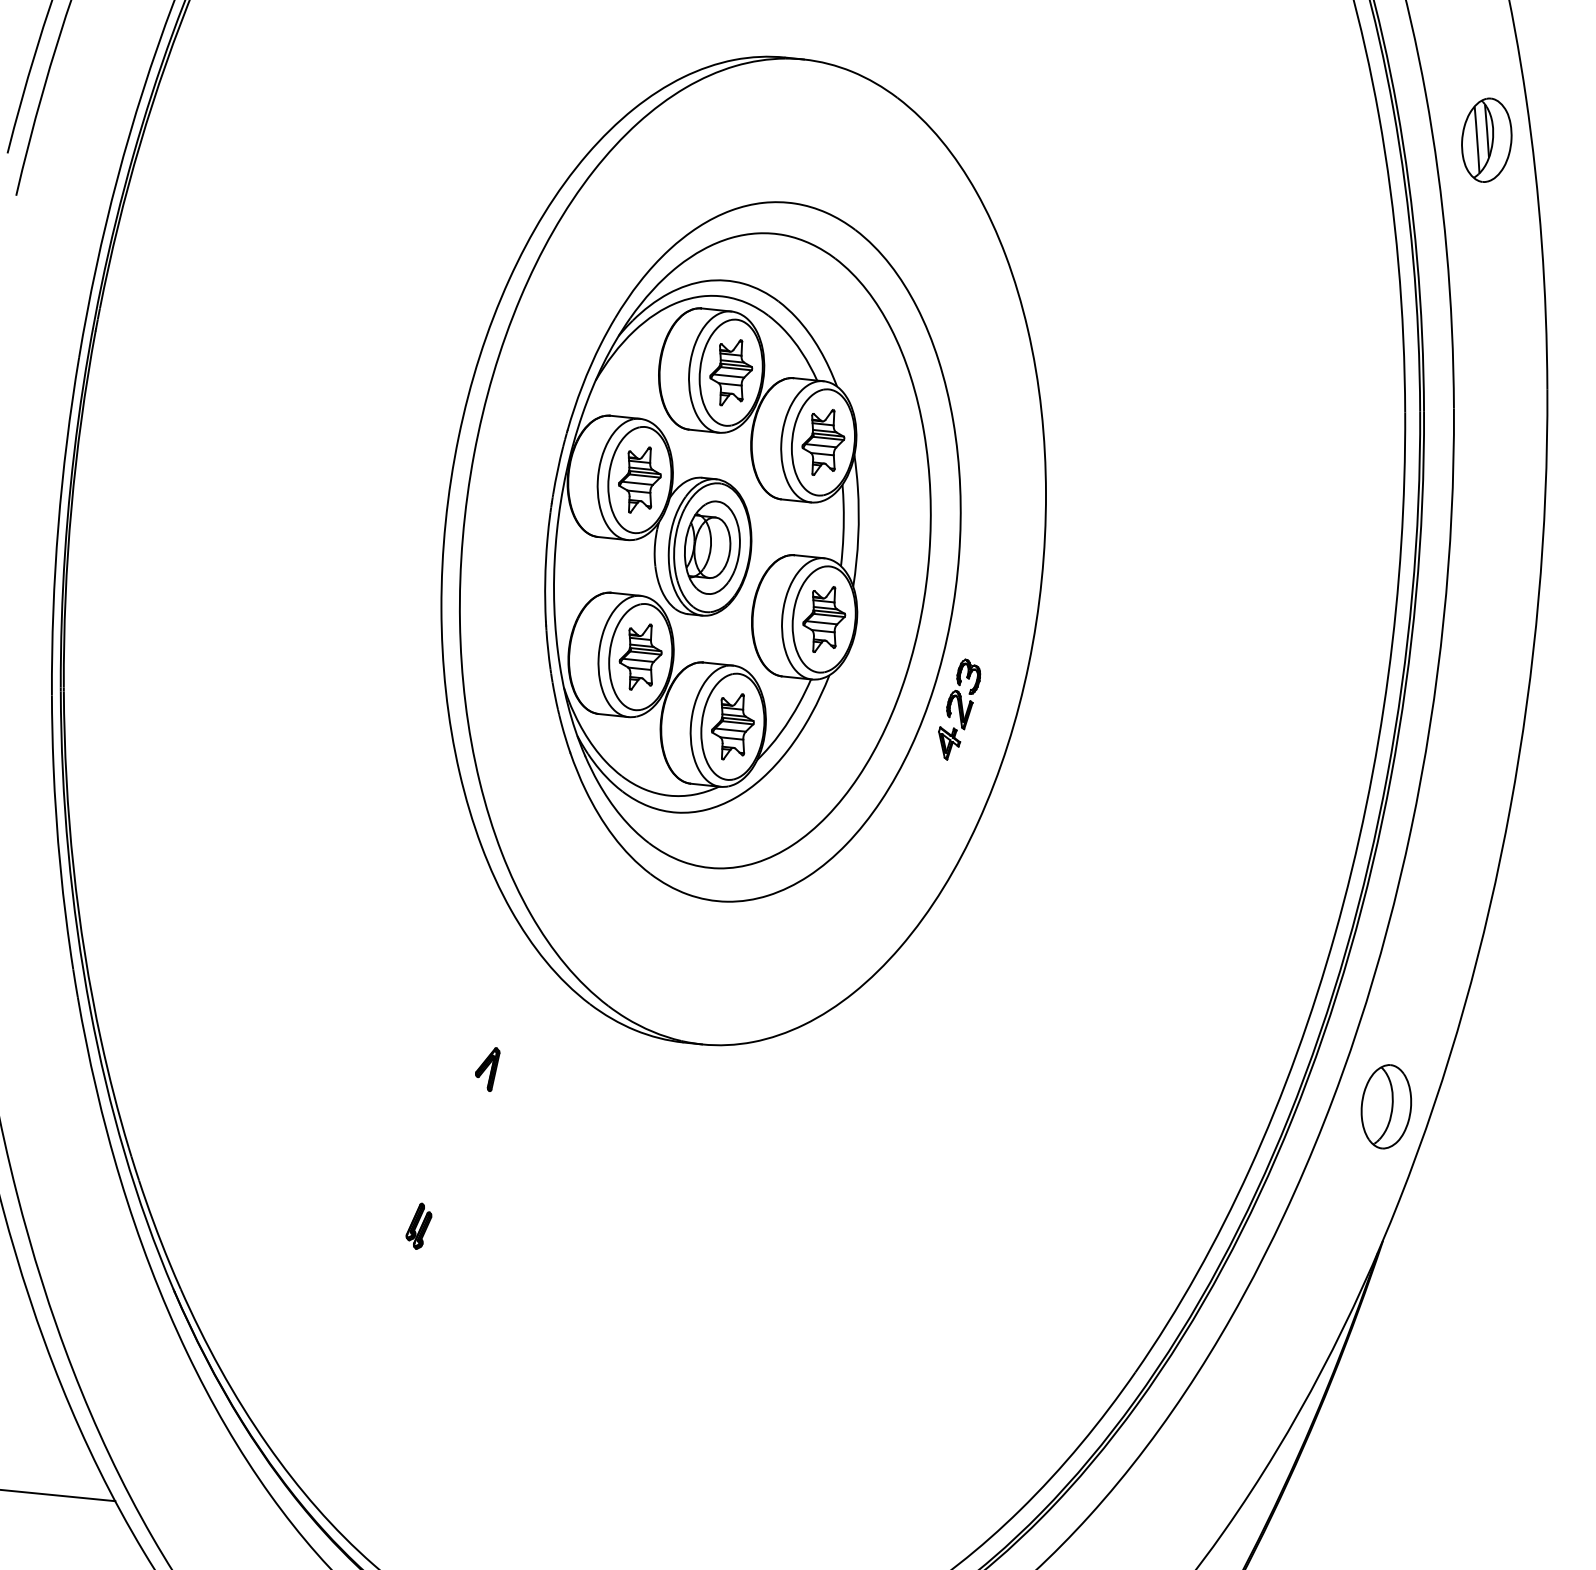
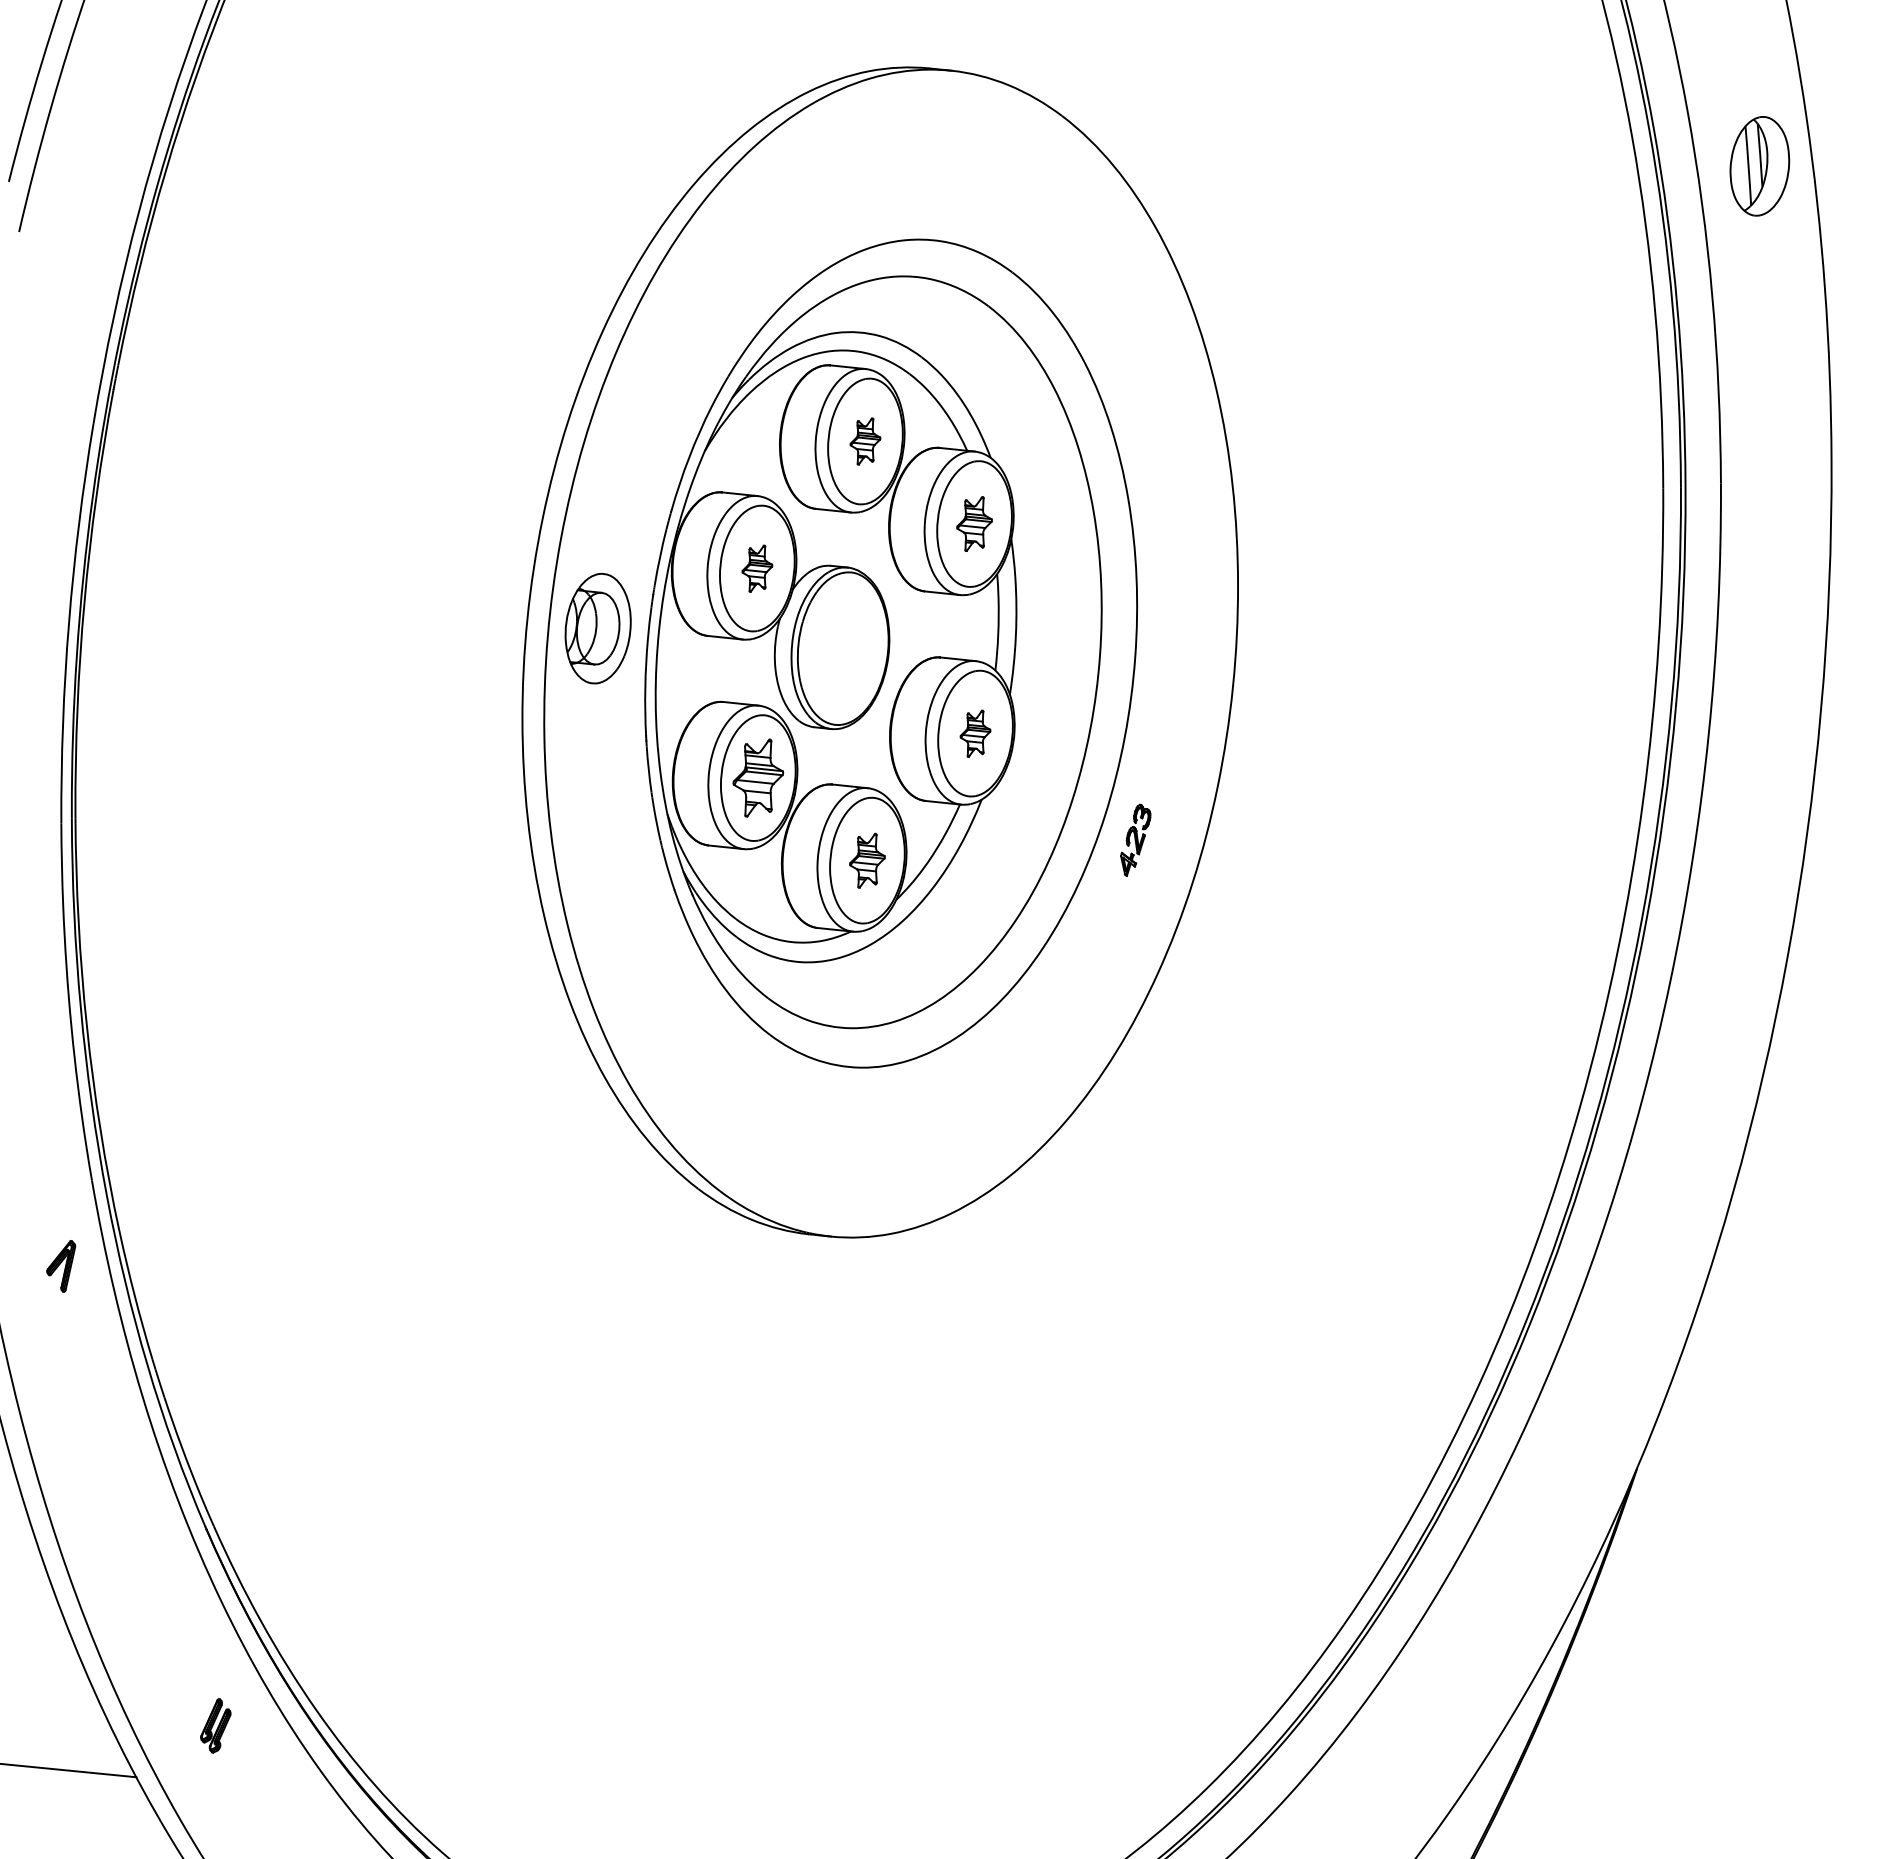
part: (731, 372) -> (865, 441), size x0.6
part: (823, 442) -> (974, 523), size x0.7
part: (640, 480) -> (757, 568), size x0.6
part: (711, 547) -> (597, 628), moved
part: (824, 619) -> (975, 733), size x0.6
part: (959, 709) -> (1135, 840), size x0.6
part: (732, 726) -> (867, 860), size x0.7
part: (487, 1069) -> (61, 1266), moved
part: (1385, 1106) -> (1640, 1310), removed
part: (418, 1225) -> (215, 1725), moved

